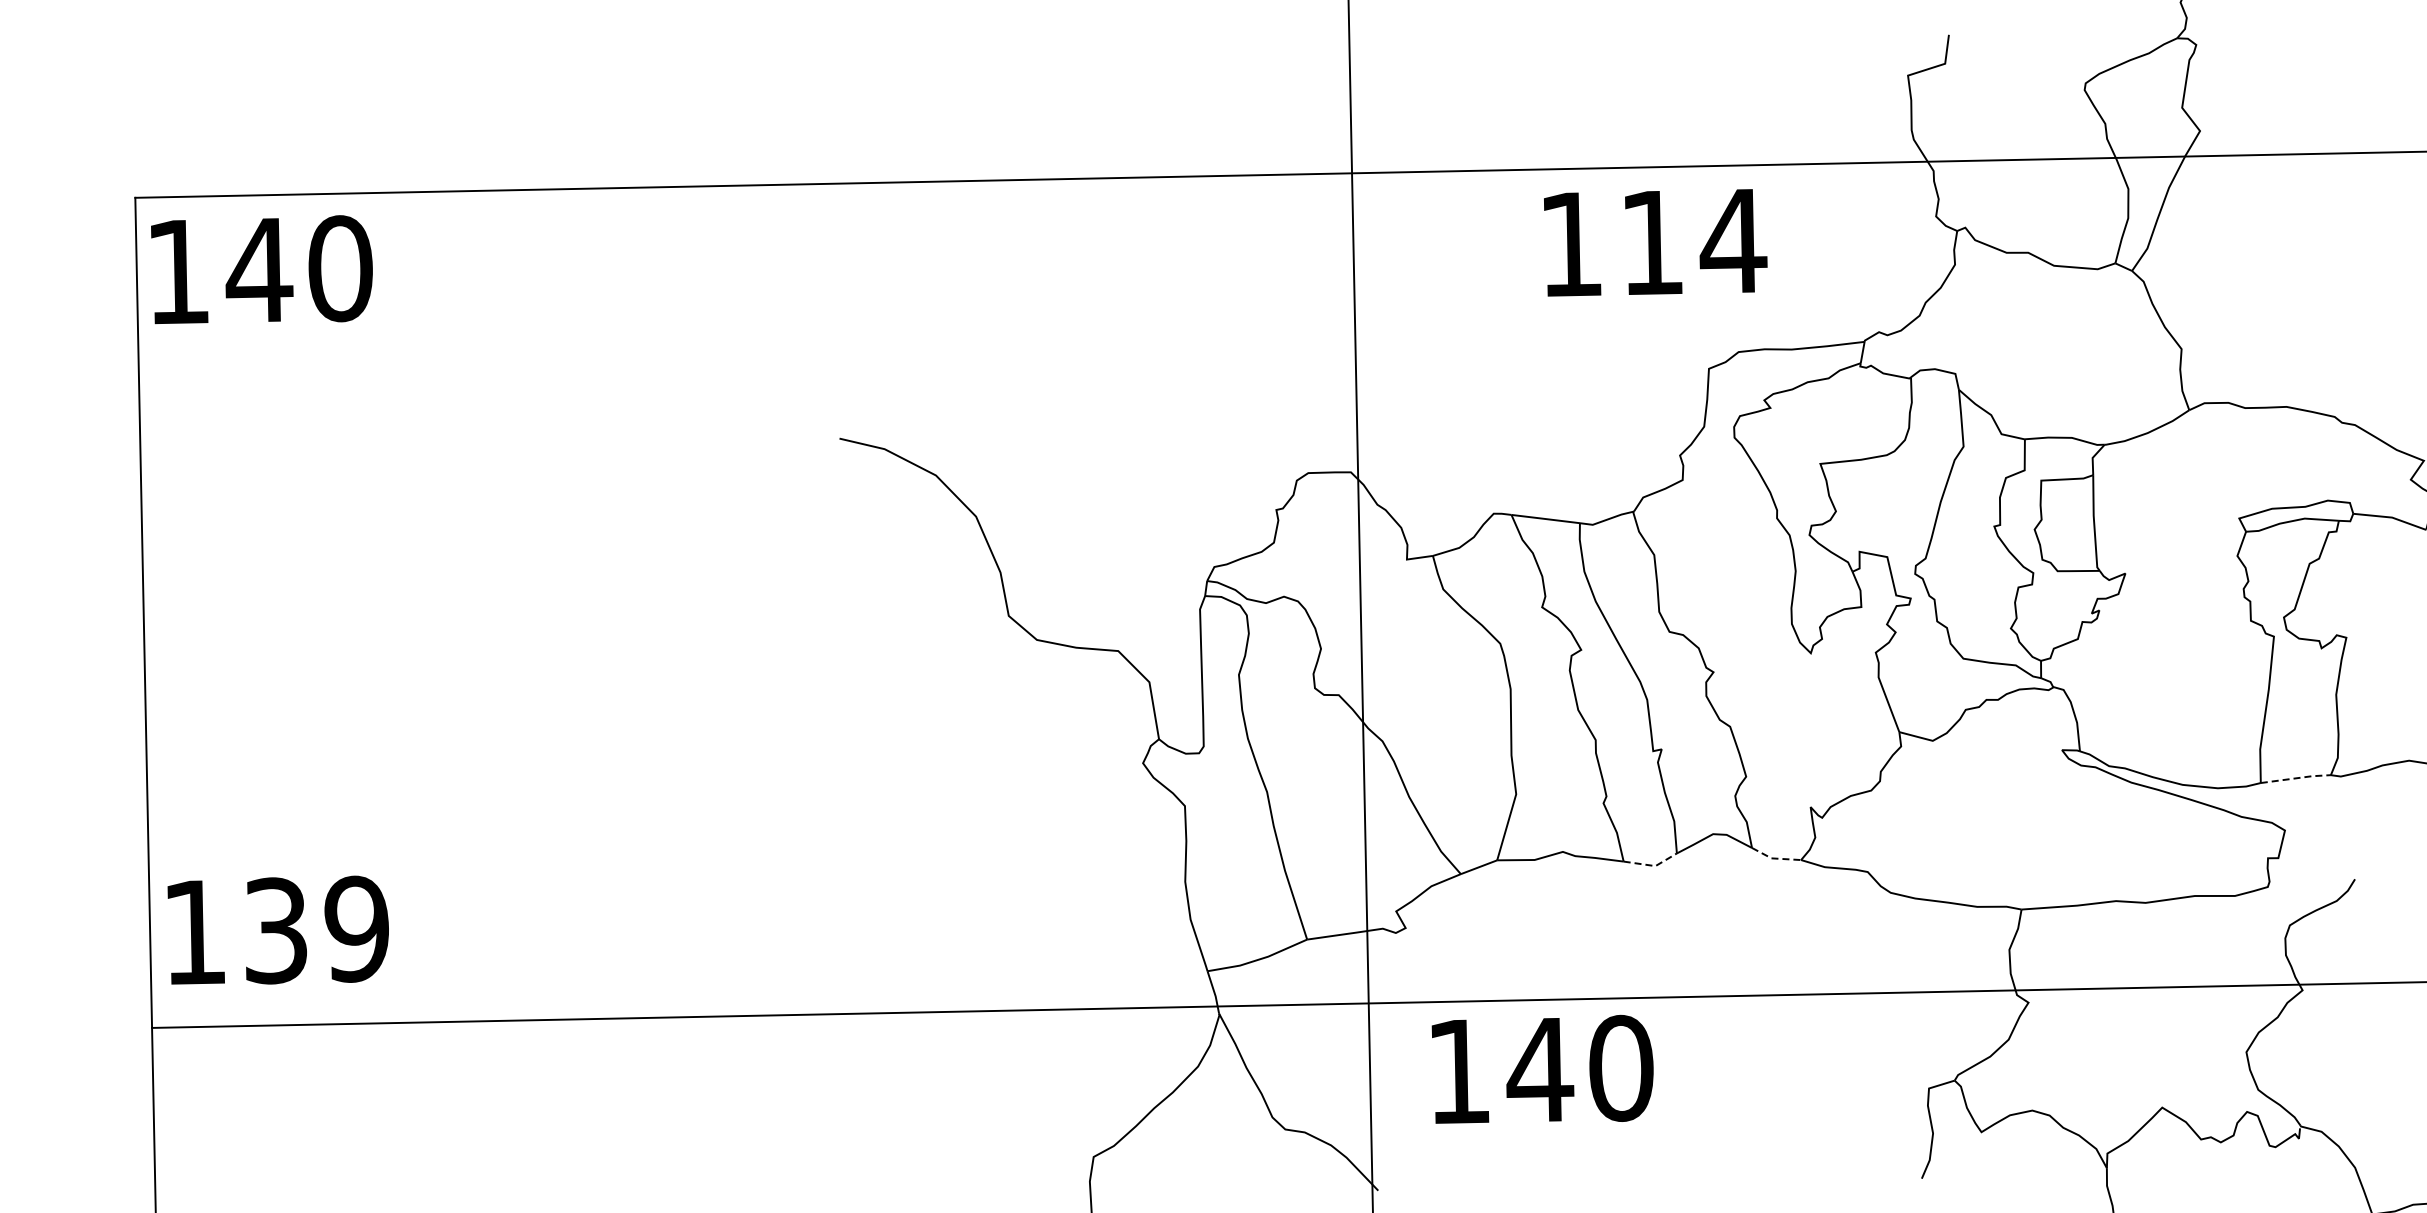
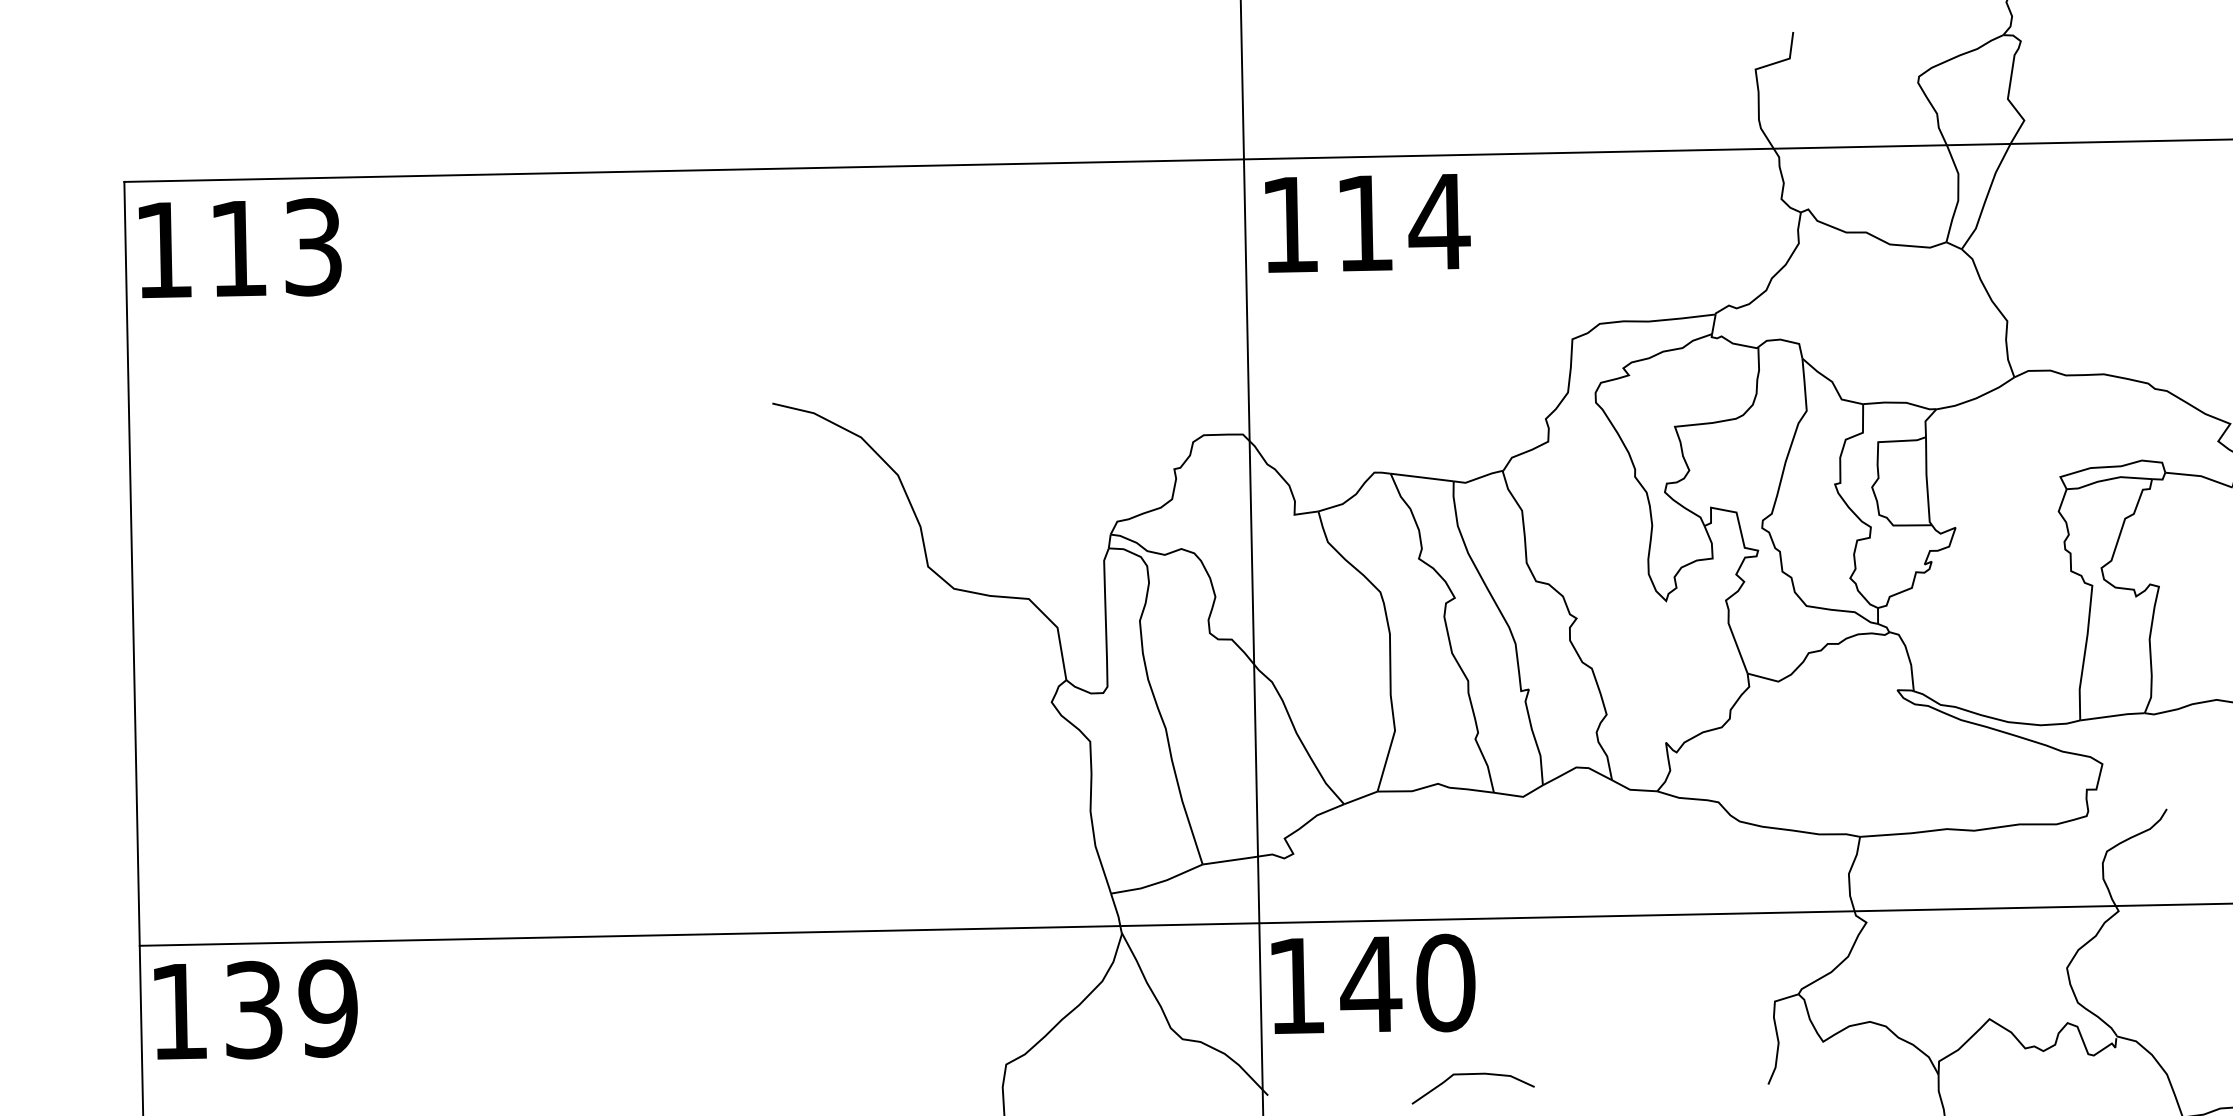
text: (1655, 242) -> (1367, 223), moved
text: (298, 268) -> (274, 246), 140 -> 113
line: (2296, 778) -> (2113, 716), dashed -> solid
line: (1774, 858) -> (1632, 789), dashed -> solid
line: (1652, 865) -> (1520, 796), dashed -> solid
text: (277, 929) -> (255, 1008), moved
text: (1542, 1068) -> (1373, 983), moved
curve: (1600, 1168) -> (1472, 1075), added

